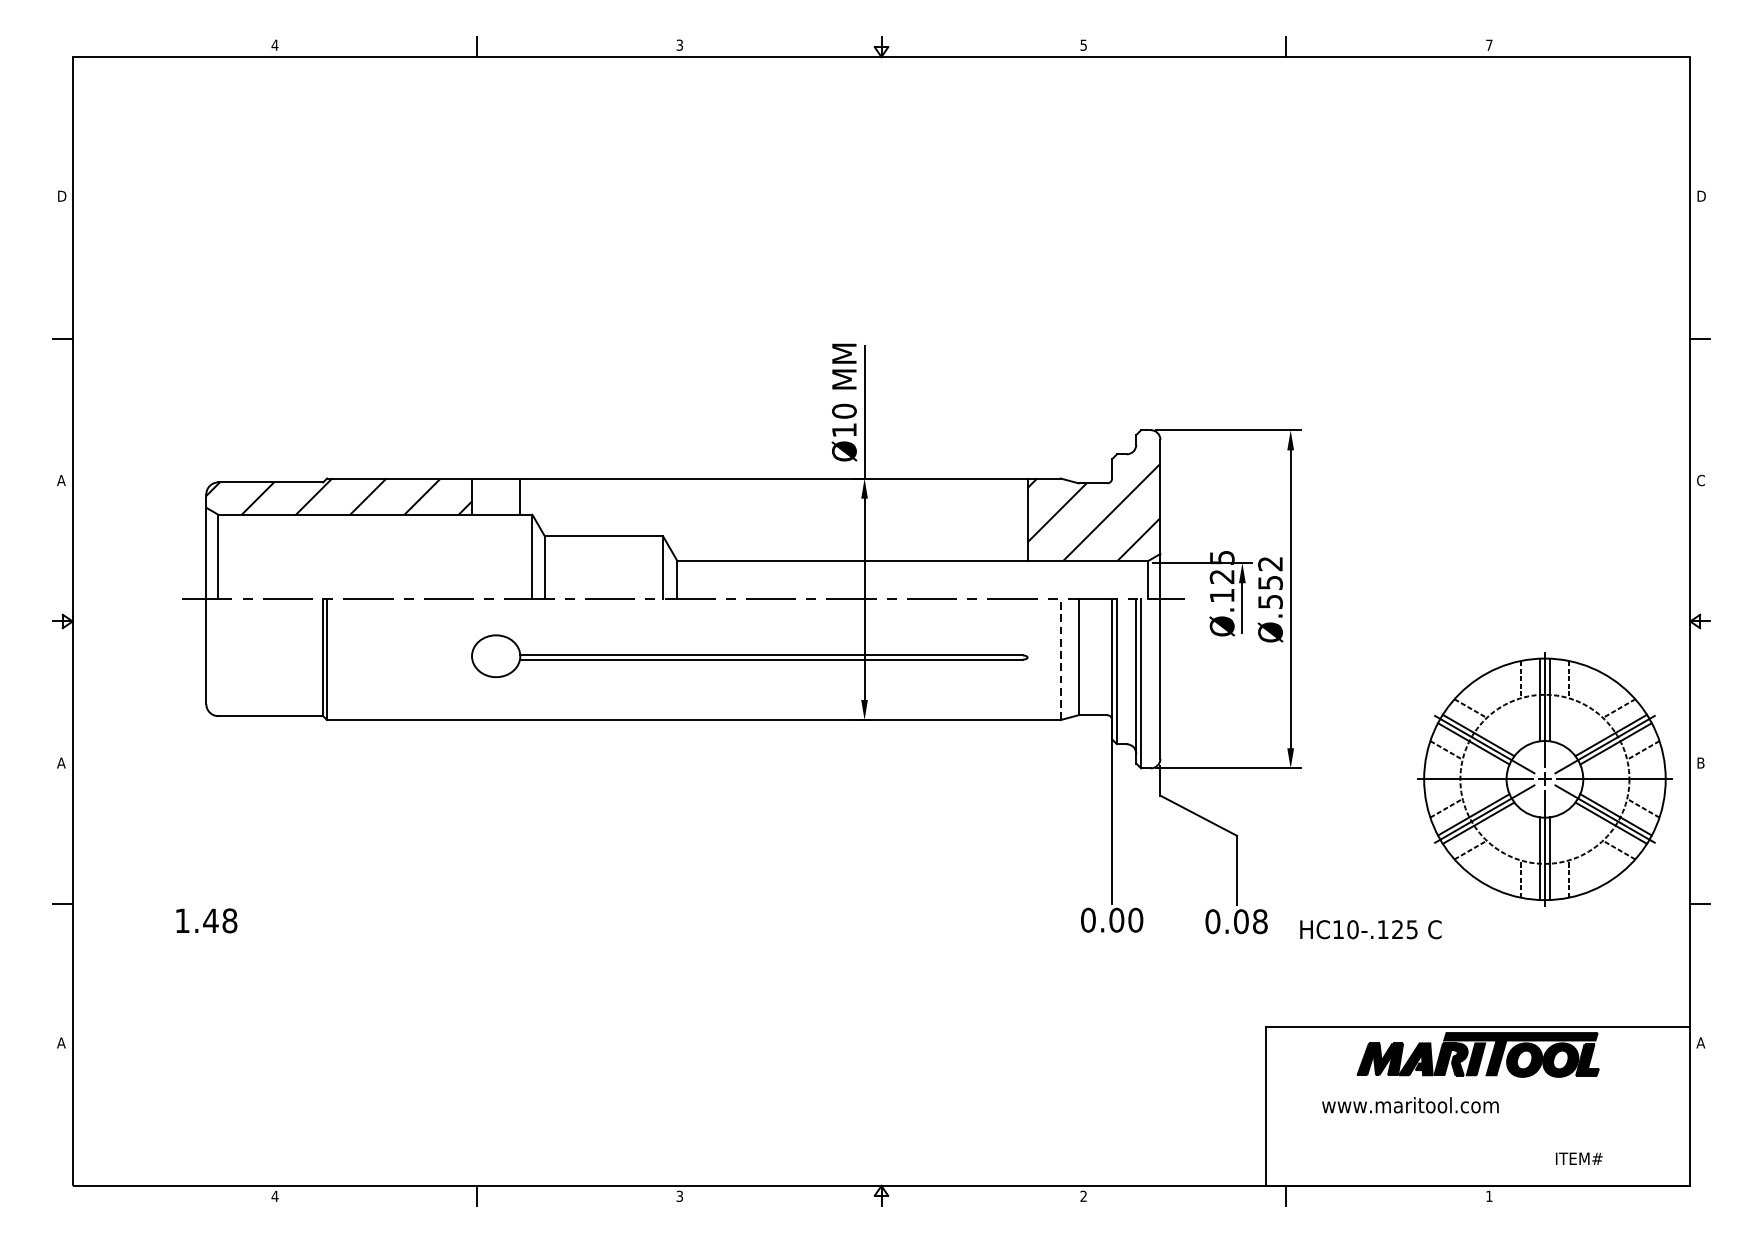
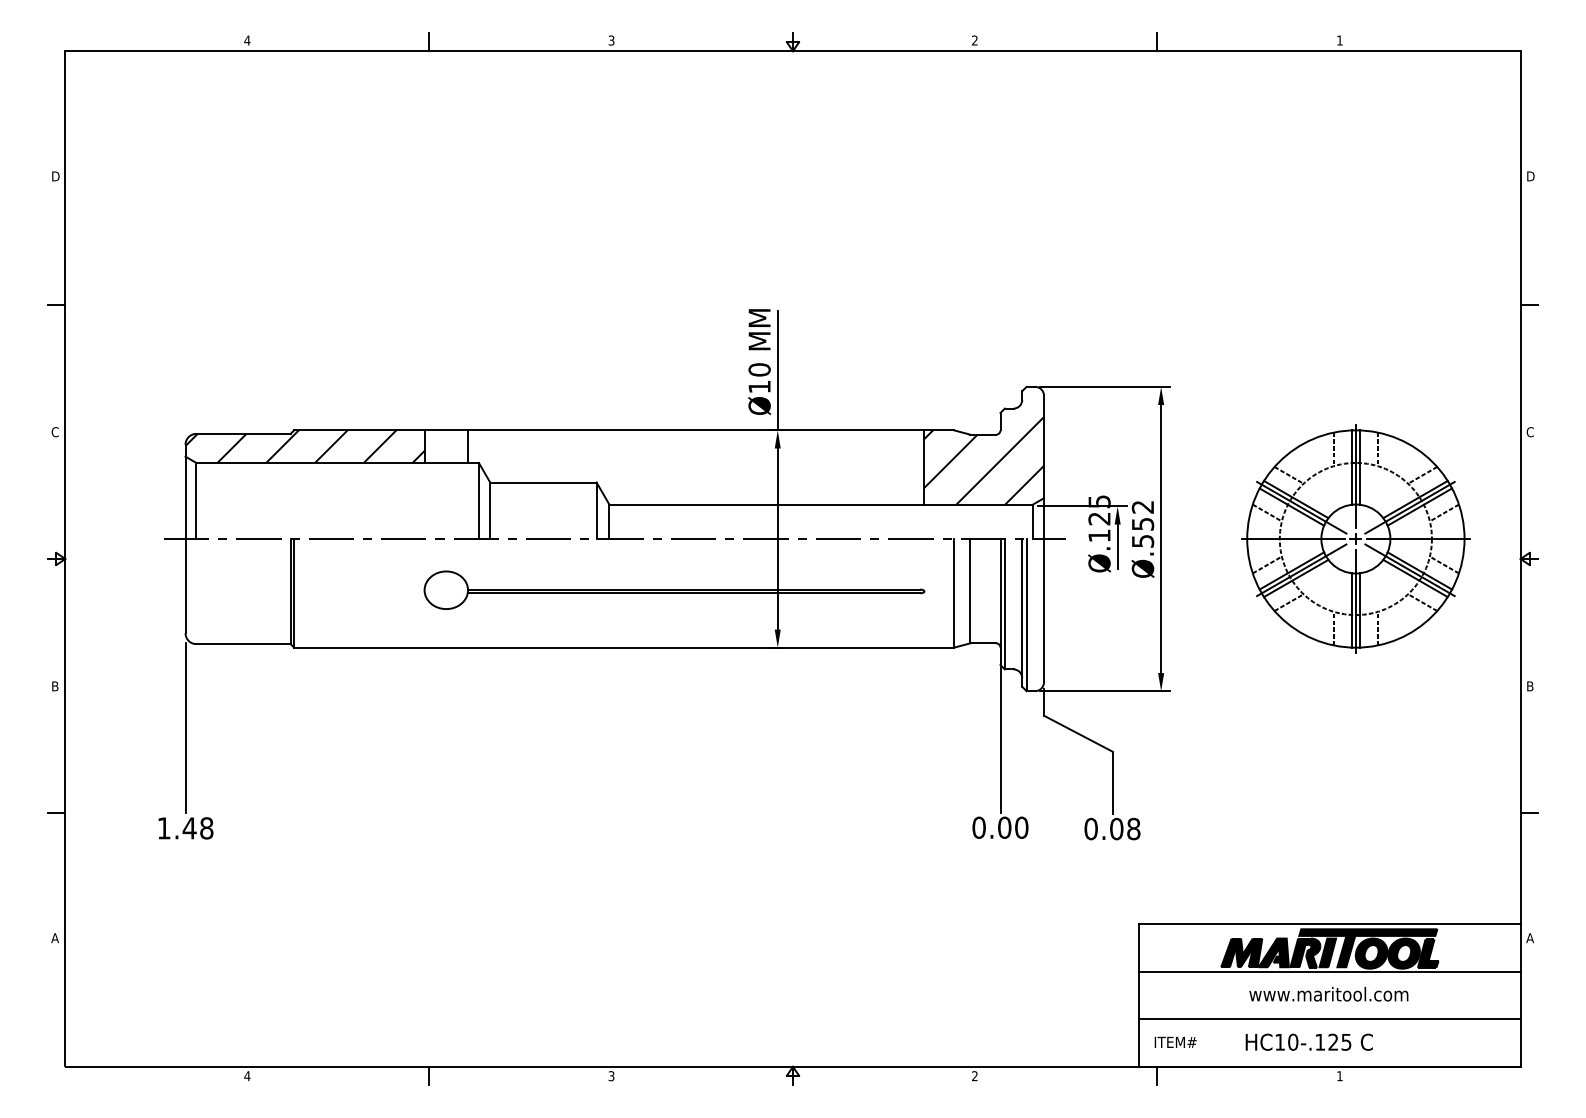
text: (1083, 45) -> (974, 40), 5 -> 2
text: (1488, 45) -> (1339, 40), 7 -> 1
text: (60, 480) -> (54, 432), A -> C
line: (1061, 658) -> (954, 592), dashed -> solid
text: (60, 763) -> (54, 686), A -> B
part: (1544, 778) -> (1355, 538), moved
line: (206, 808) -> (185, 727), added
text: (1370, 928) -> (1308, 1041), moved
line: (1477, 1079) -> (1329, 971), added
text: (1410, 1104) -> (1328, 993), moved
line: (1477, 1133) -> (1329, 1019), added
text: (1578, 1157) -> (1175, 1041), moved

